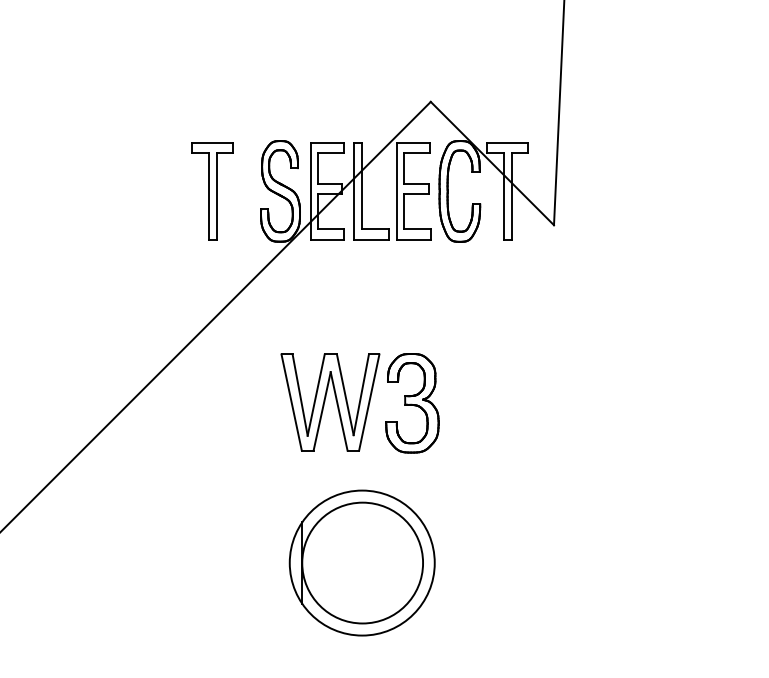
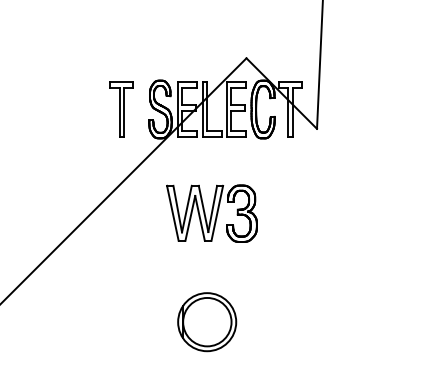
part: (359, 402) -> (211, 213), moved
part: (360, 561) -> (206, 321), size x0.7

